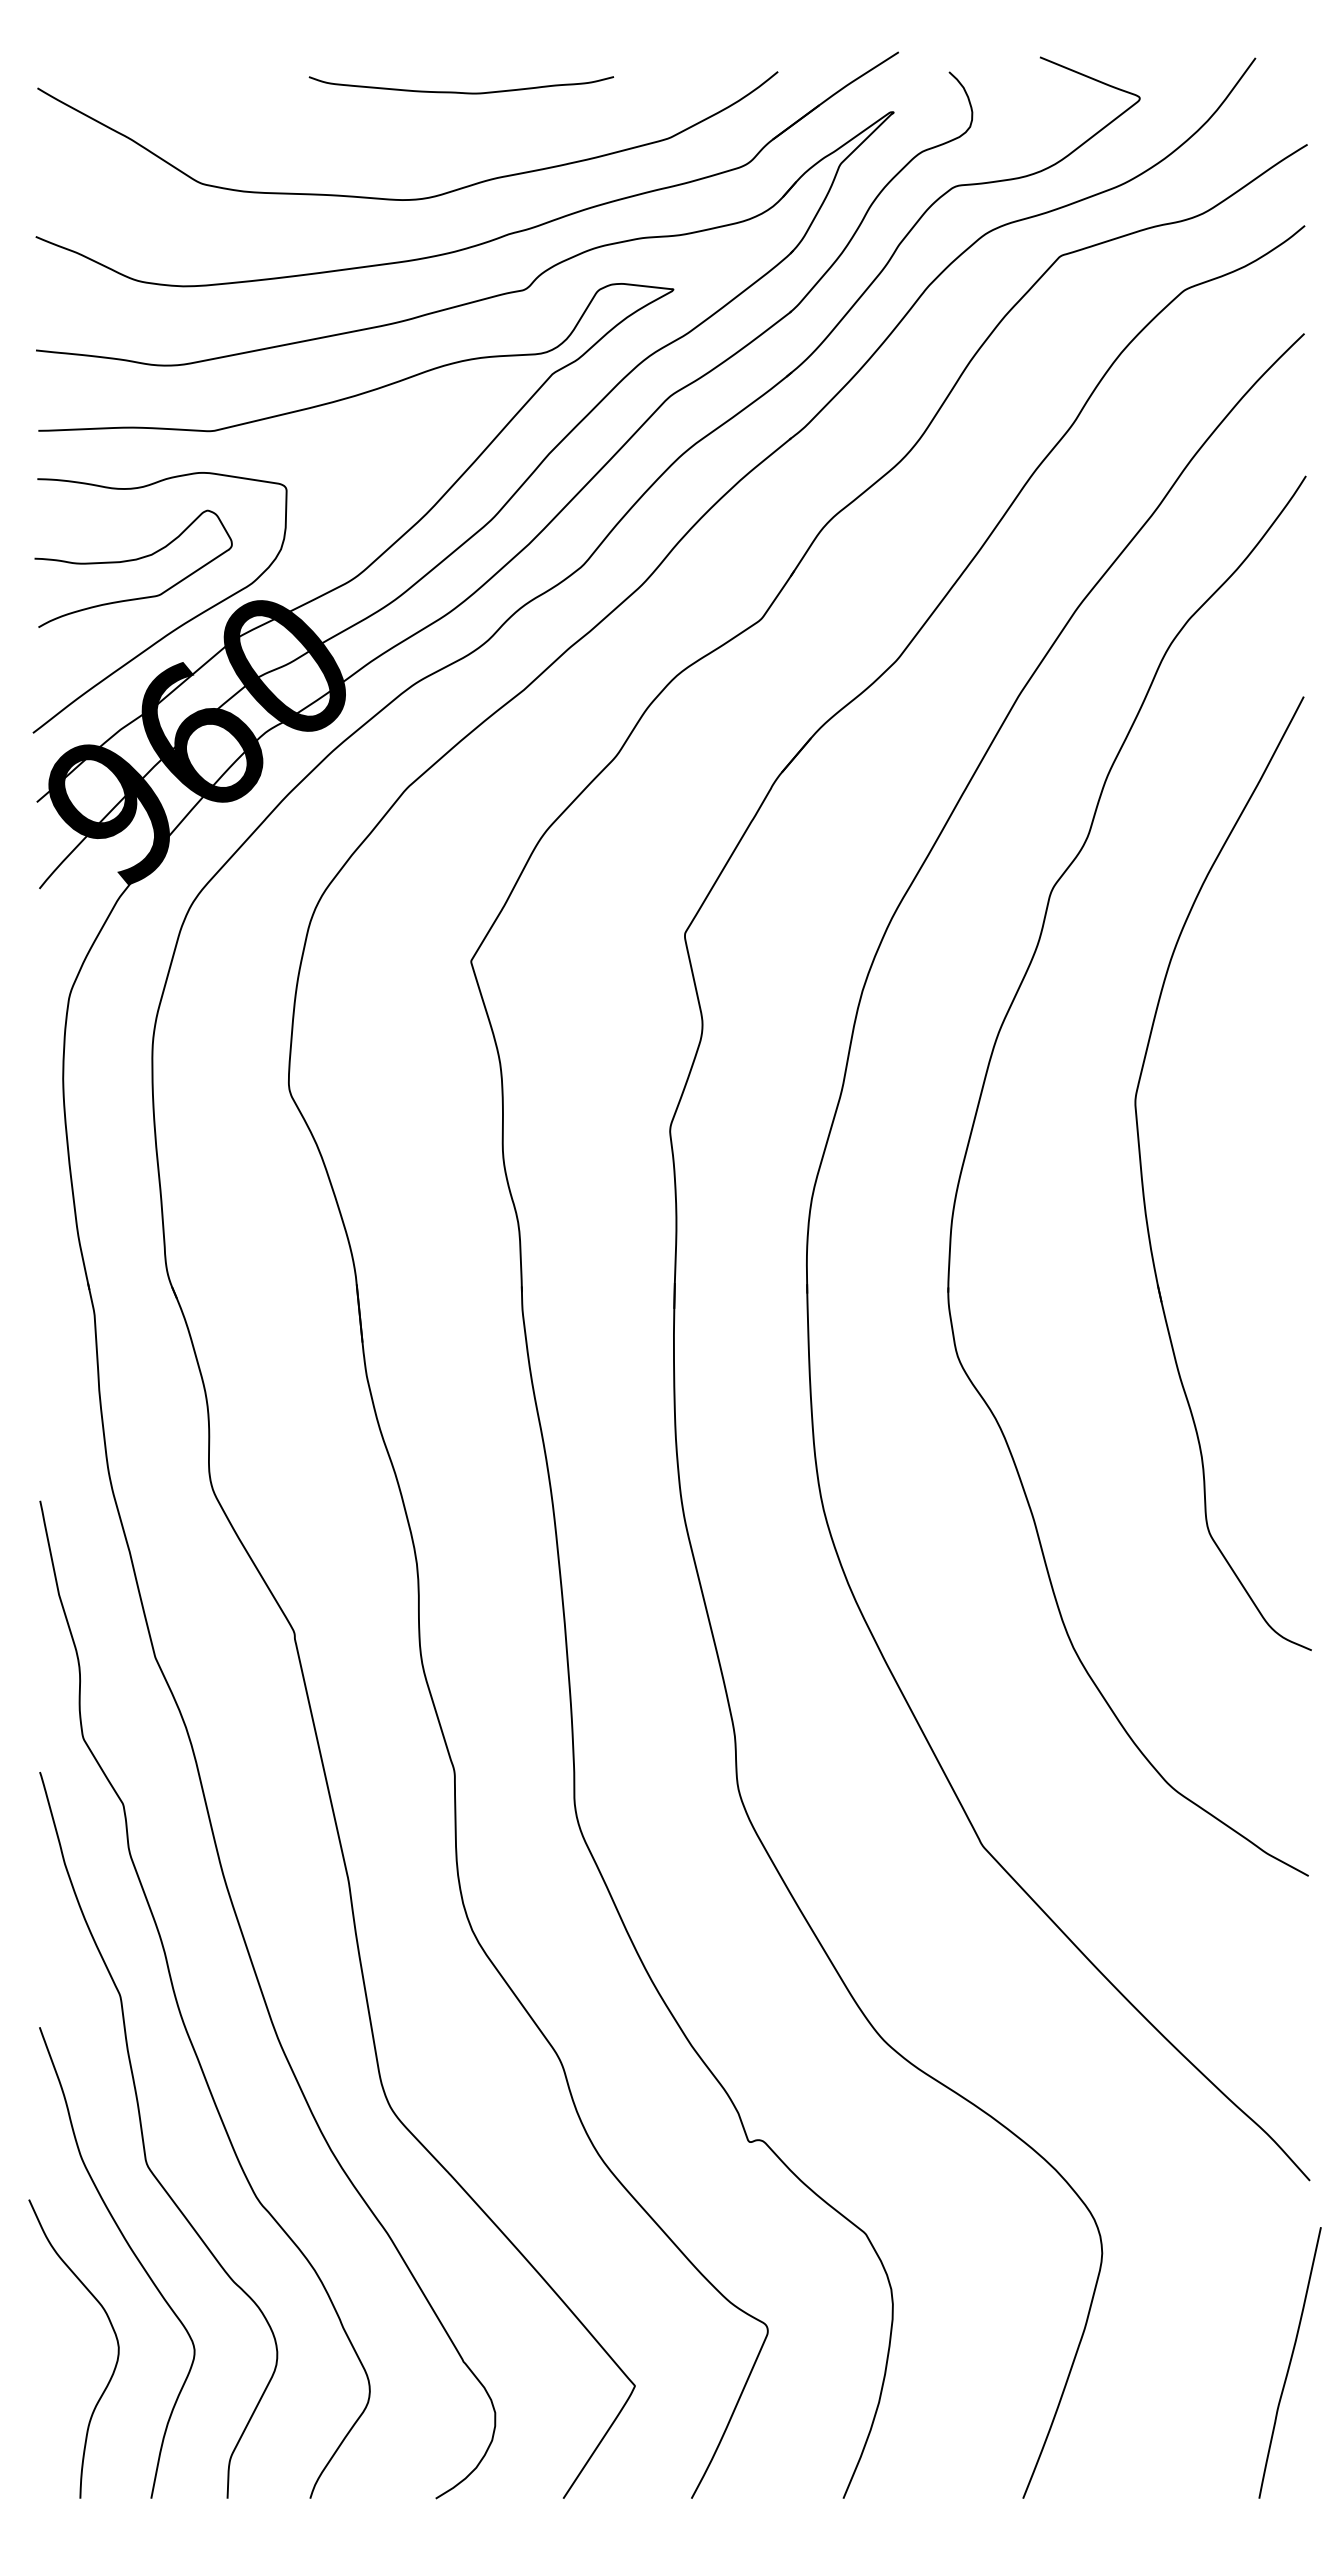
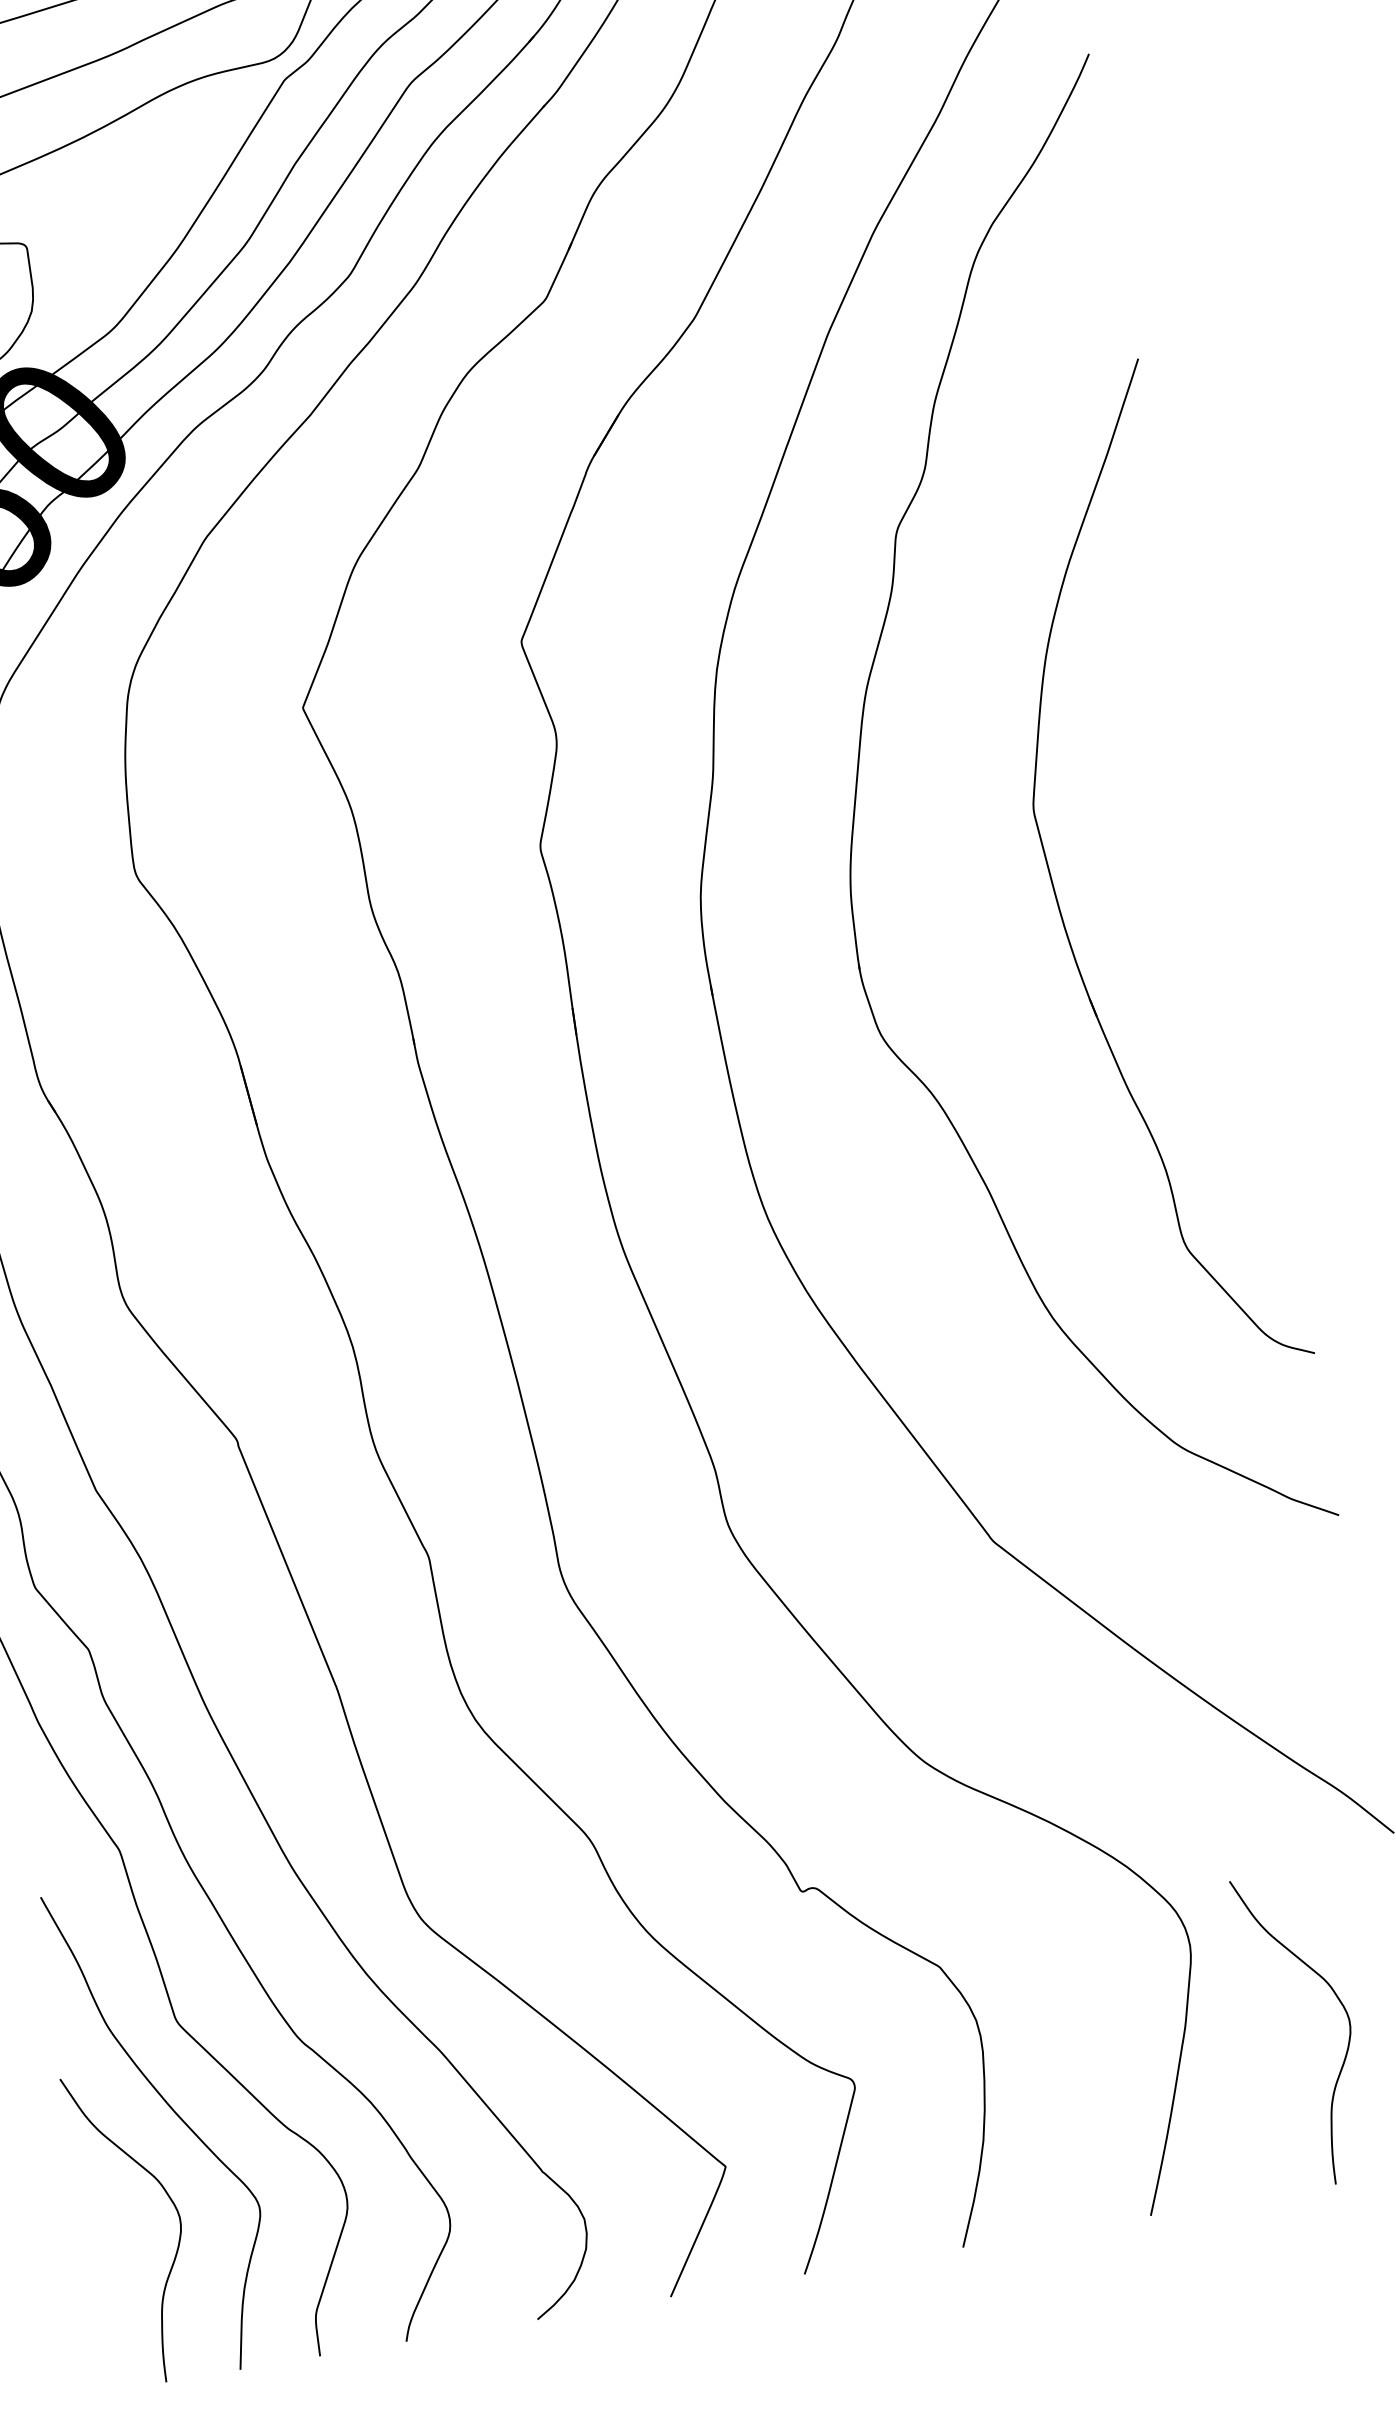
part: (1143, 1181) -> (1056, 893), moved
curve: (1233, 2332) -> (1341, 2005), added

